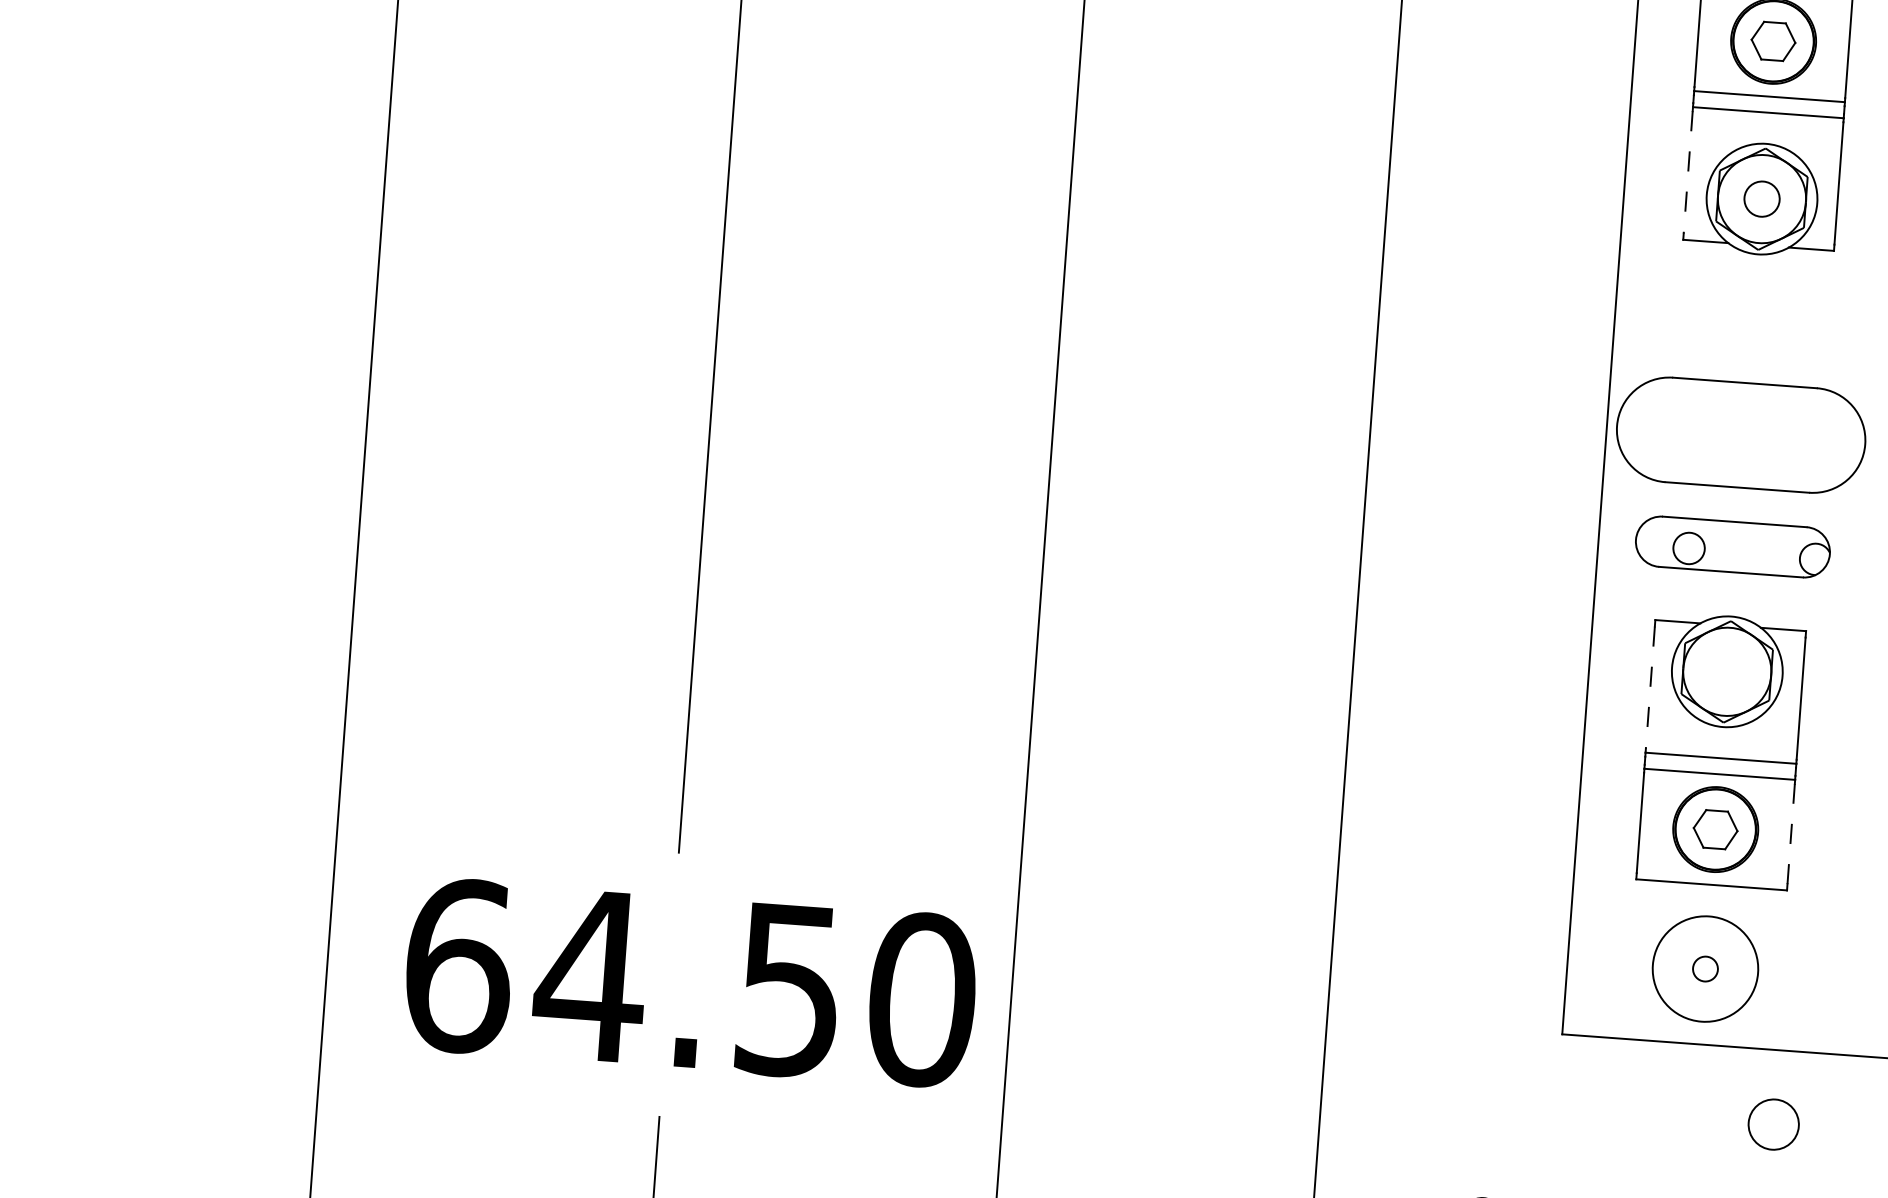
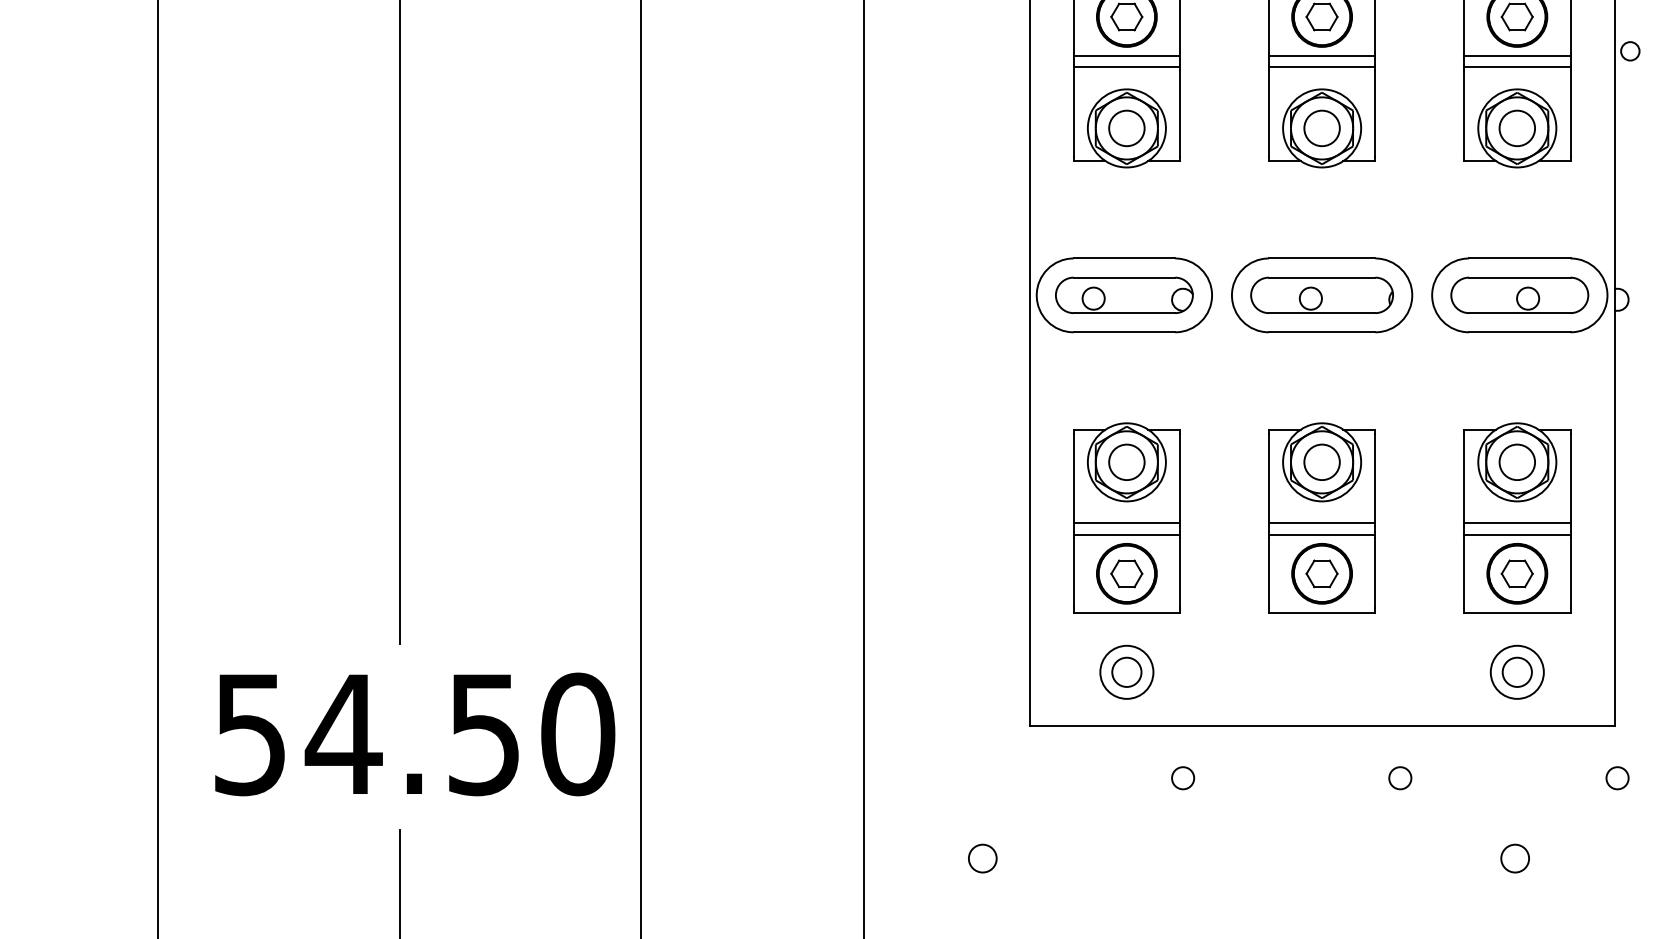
line: (1687, 172) -> (1073, 113), dashed -> solid
circle: (1761, 199) -> (1126, 128), size x1.43
part: (1733, 545) -> (1124, 294), moved
circle: (1726, 670) -> (1126, 461), added
line: (1650, 687) -> (1073, 477), dashed -> solid
line: (1791, 833) -> (1180, 572), dashed -> solid
text: (459, 966) -> (251, 734), 64.50 -> 54.50
circle: (1705, 967) -> (1126, 671), size x0.71
circle: (1705, 967) -> (1126, 671), size x1.67
circle: (1774, 1125) -> (1183, 778), size x0.62

